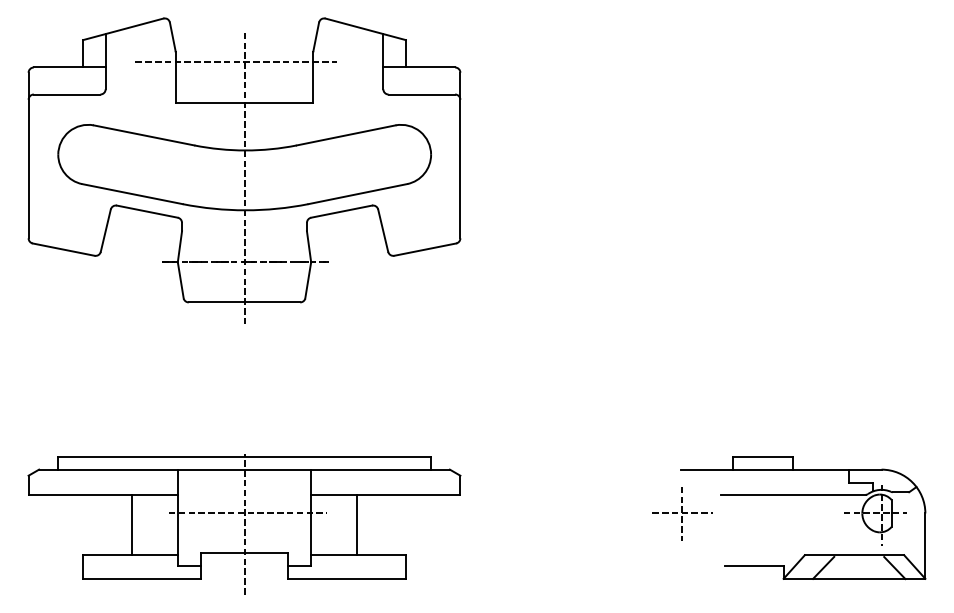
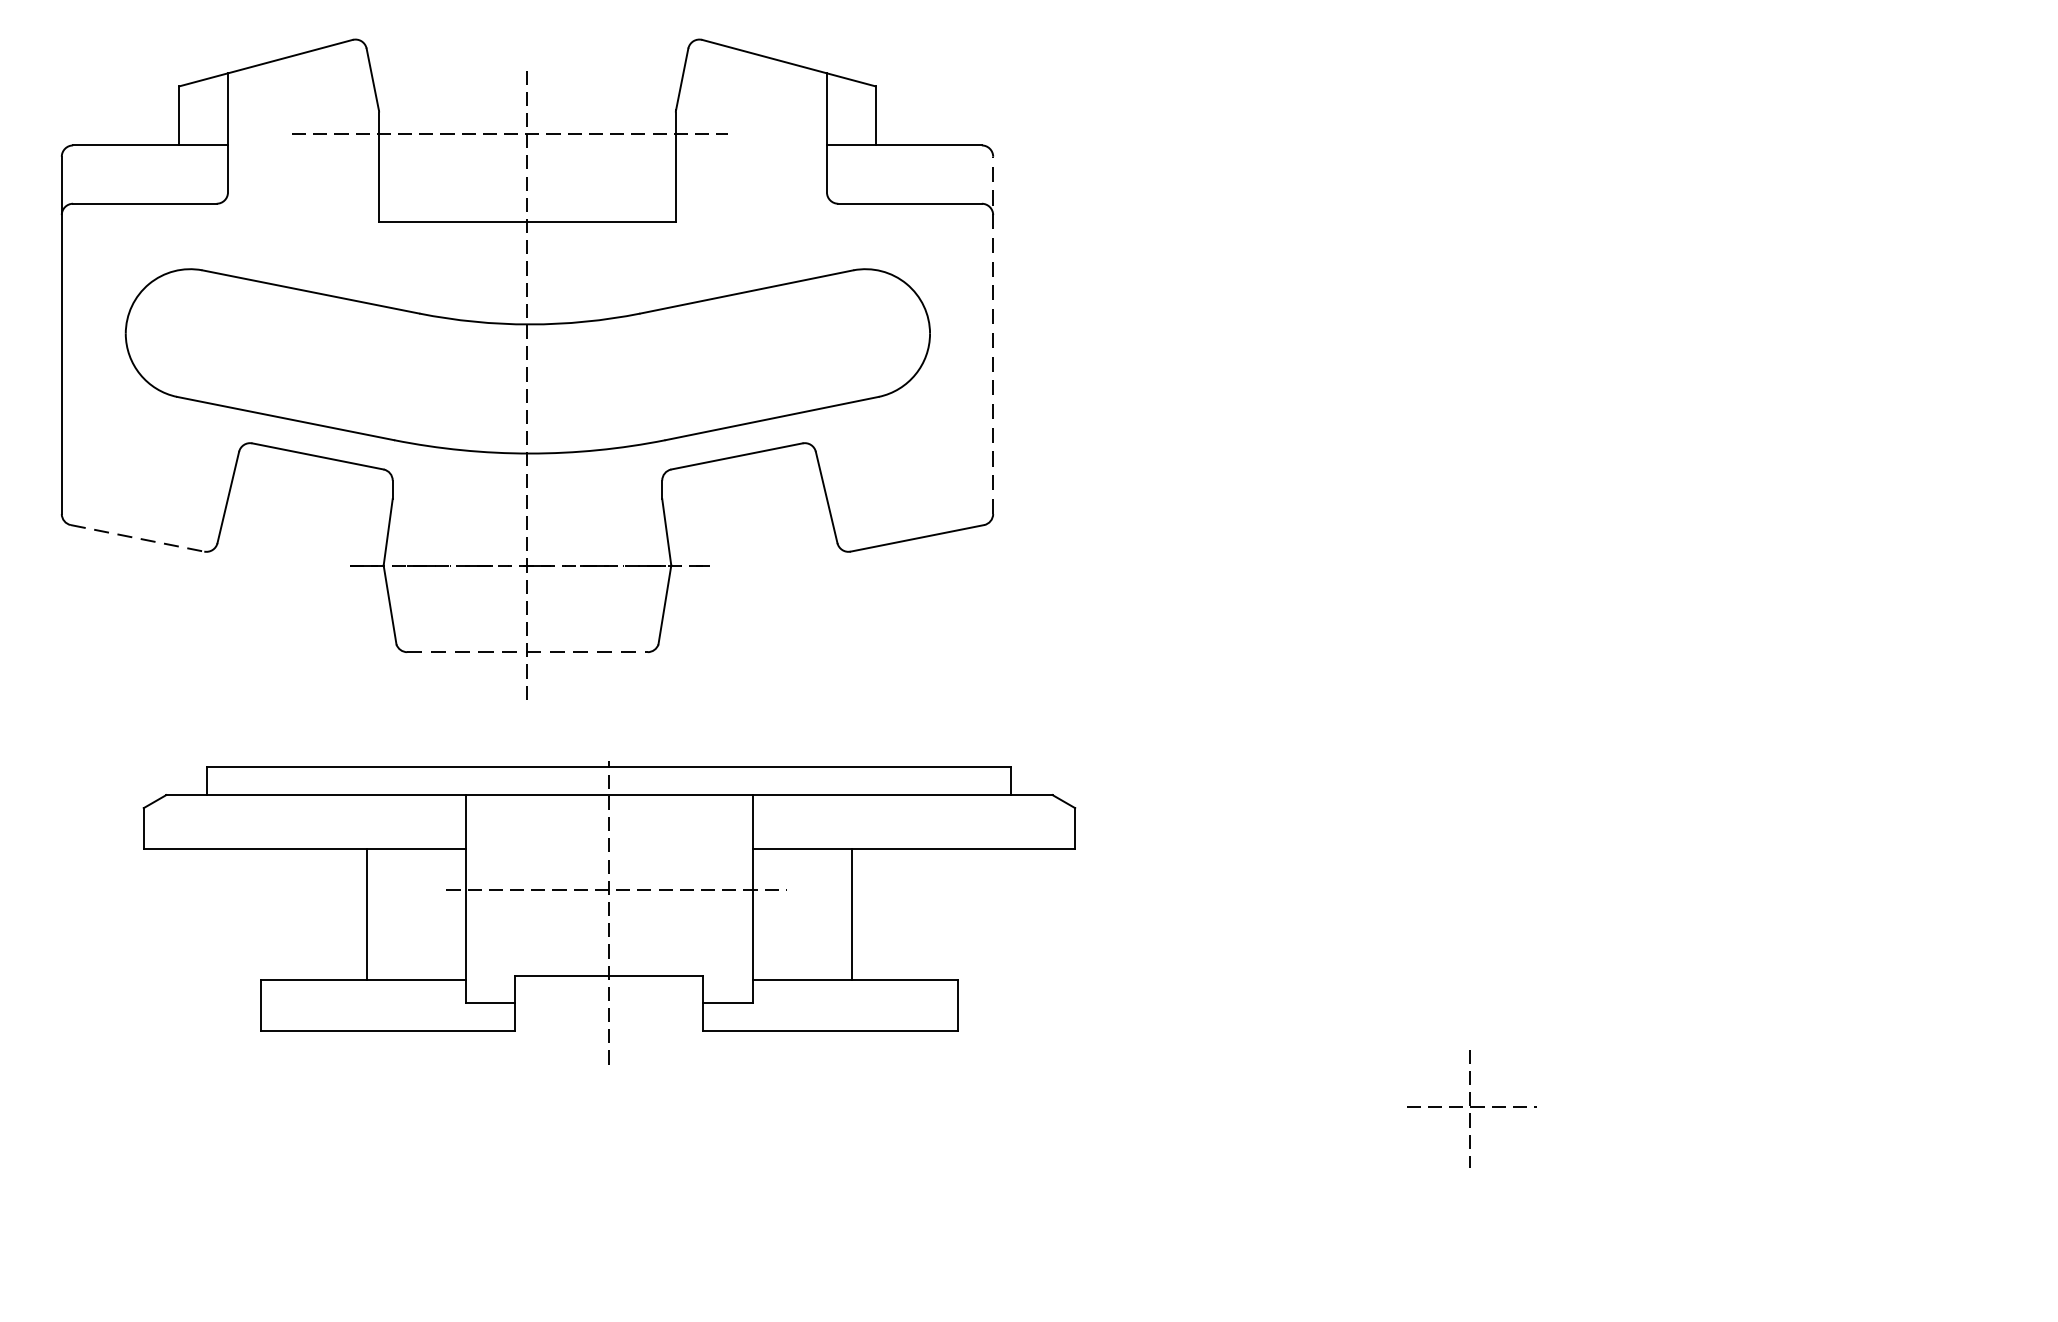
line: (460, 155) -> (993, 335), solid -> dashed
line: (63, 249) -> (137, 538), solid -> dashed
line: (244, 302) -> (527, 652), solid -> dashed
part: (803, 495) -> (1733, 1068), removed
part: (244, 524) -> (609, 913), moved

